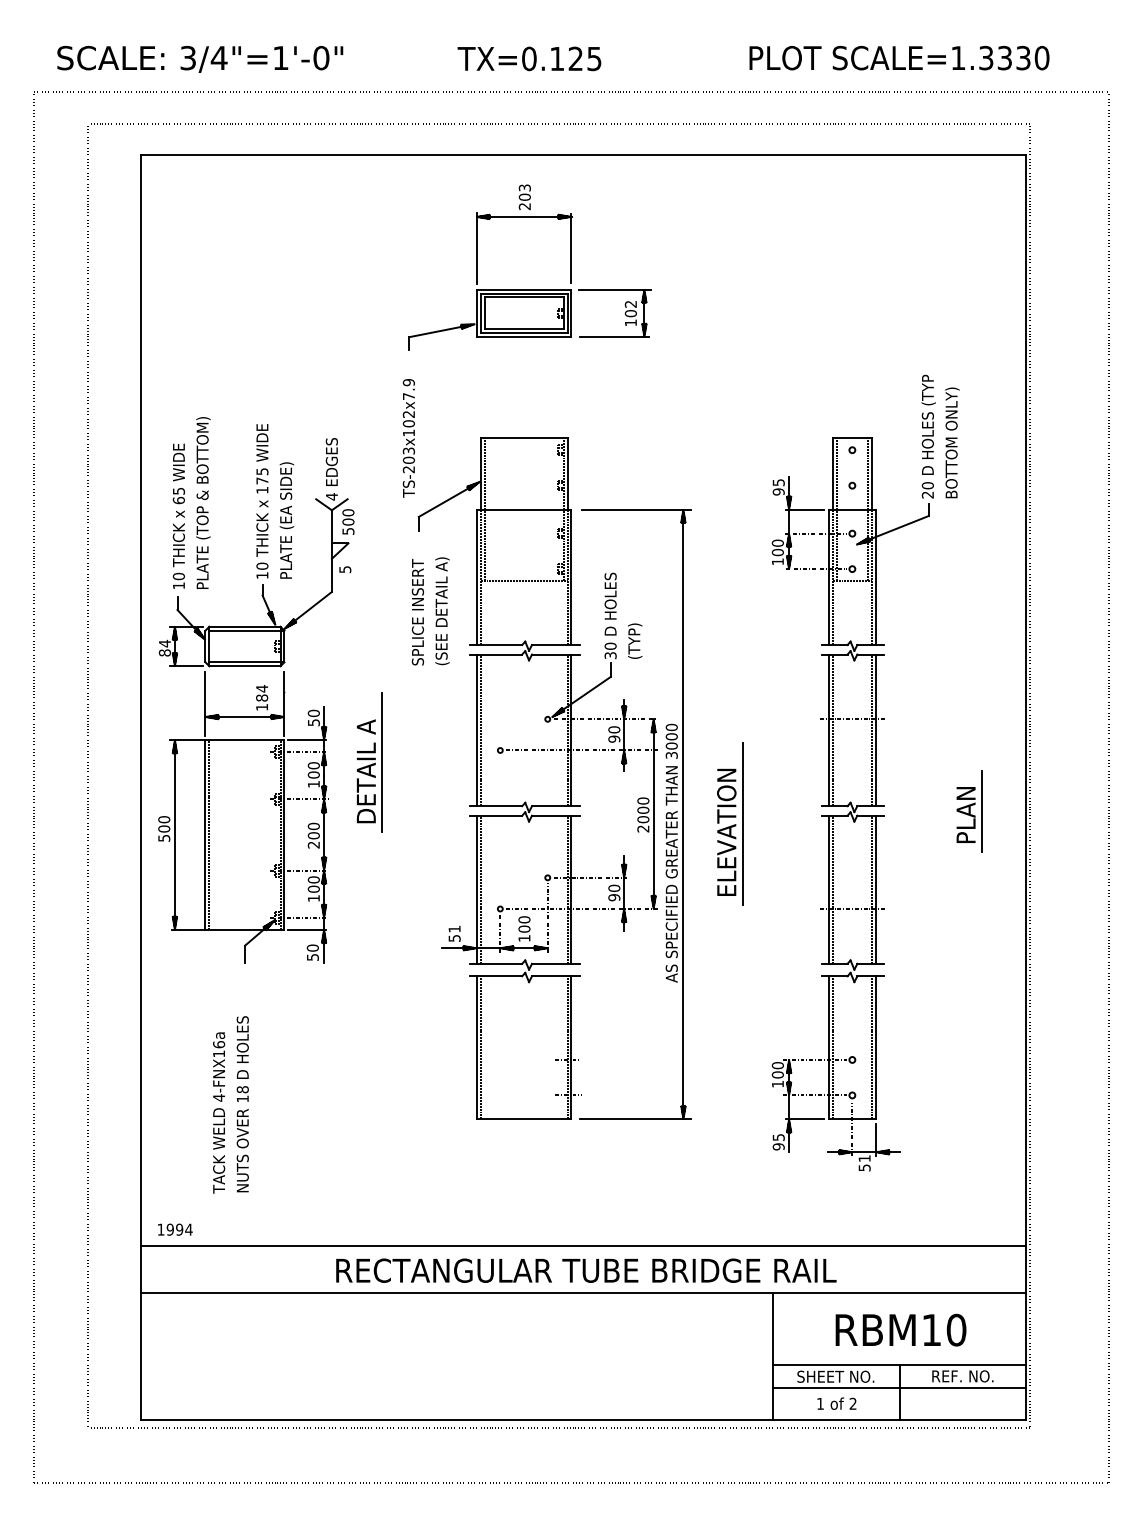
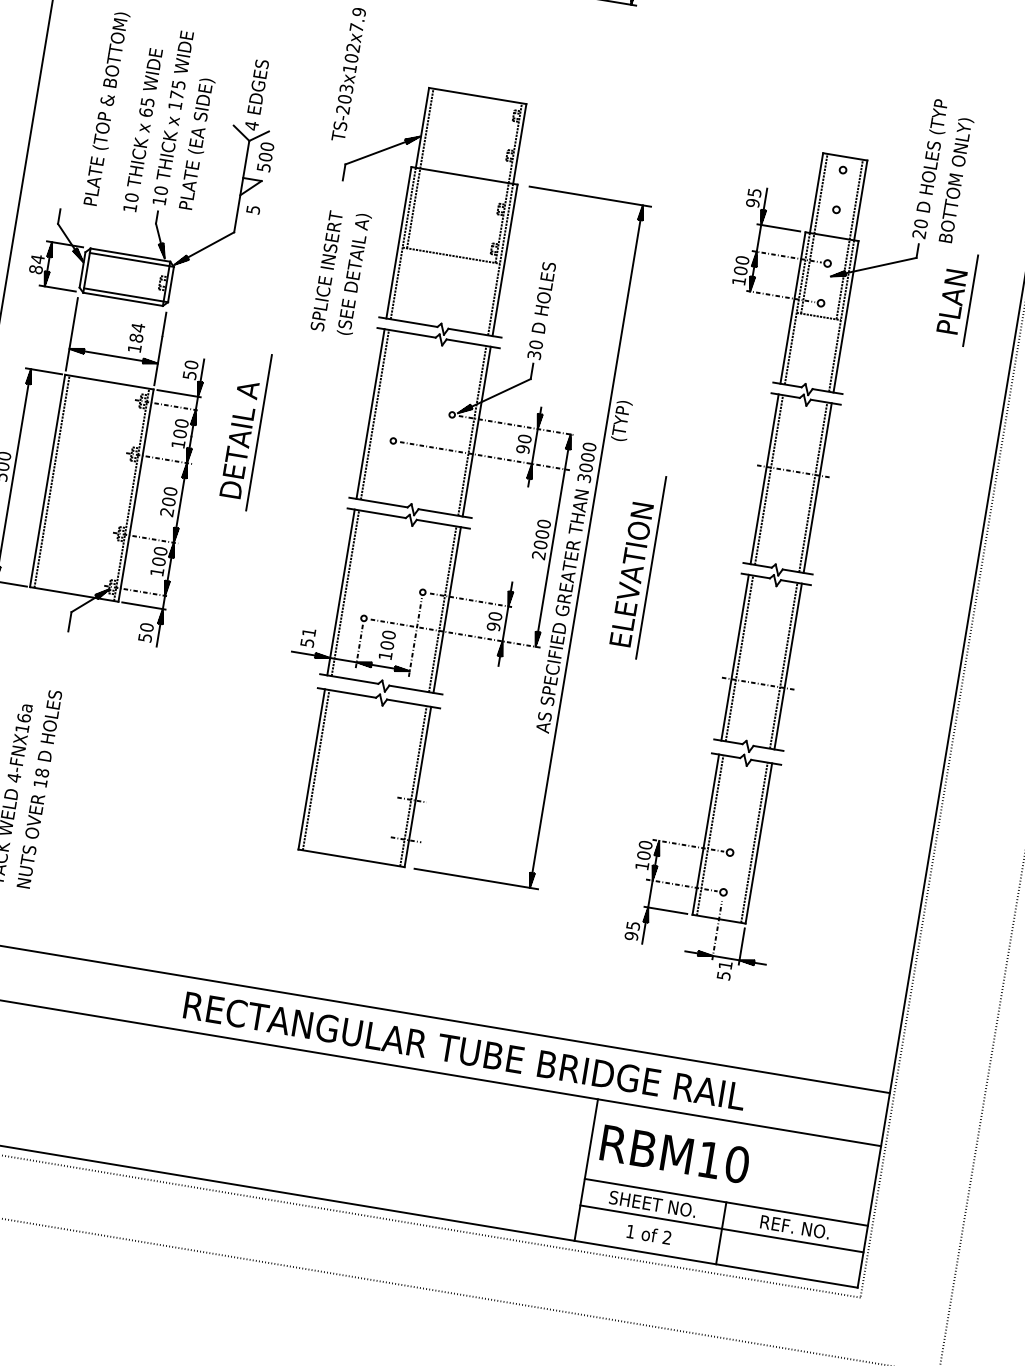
text: (178, 515) -> (142, 129), moved
text: (635, 640) -> (622, 420), moved
part: (969, 811) -> (956, 298), moved
text: (586, 1270) -> (465, 1050), moved
text: (900, 1329) -> (674, 1153), moved

